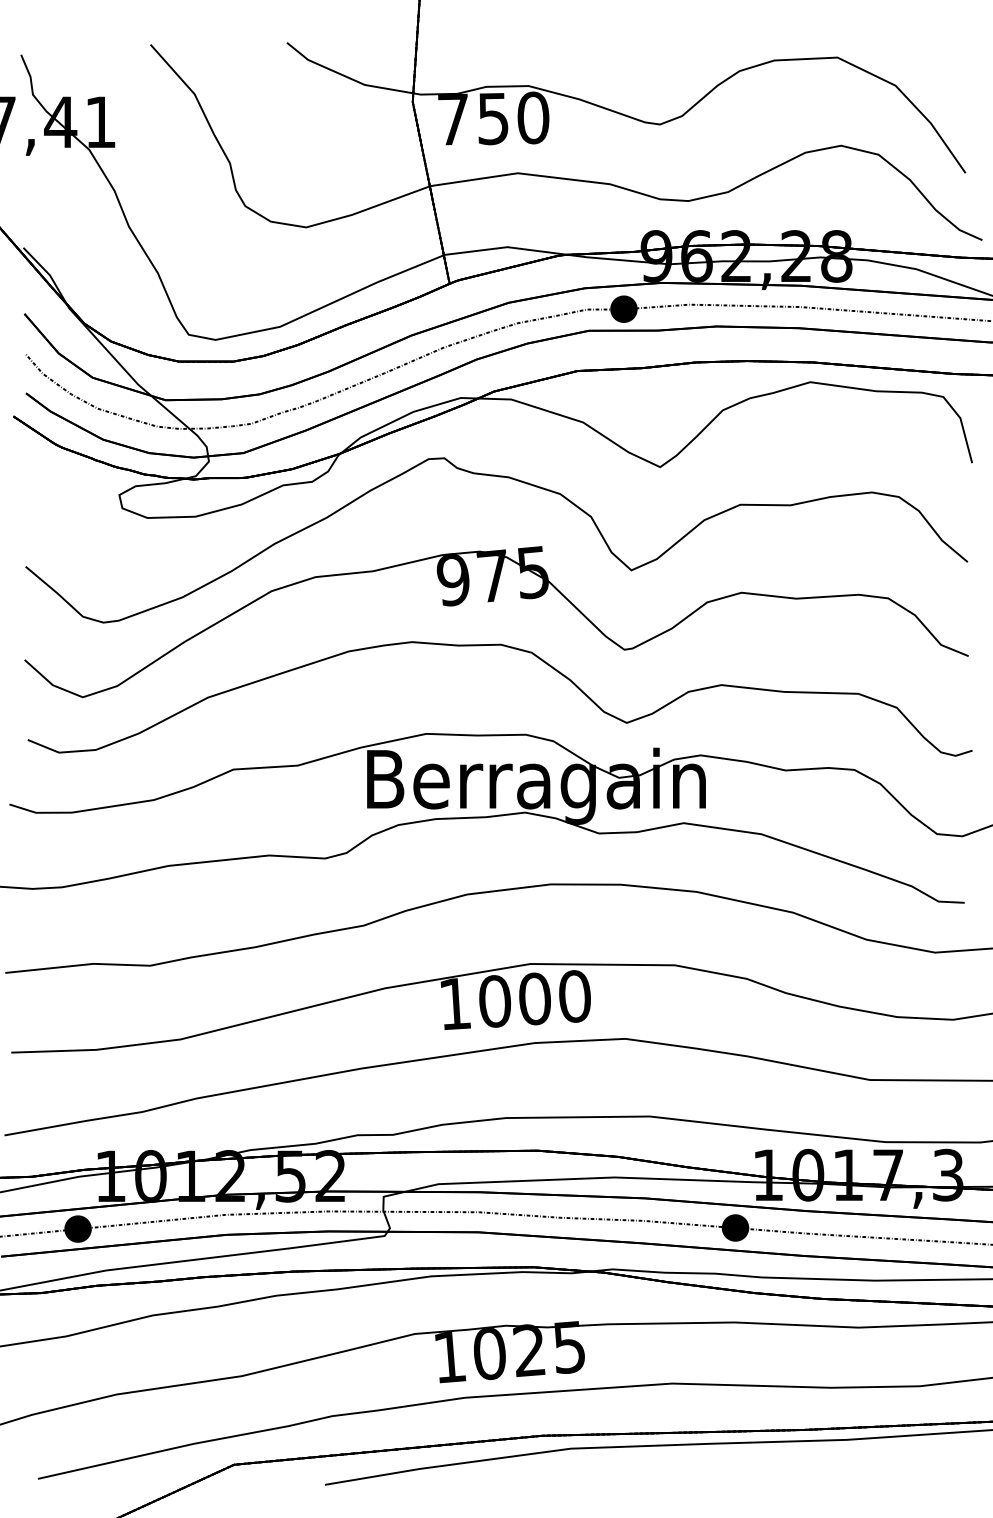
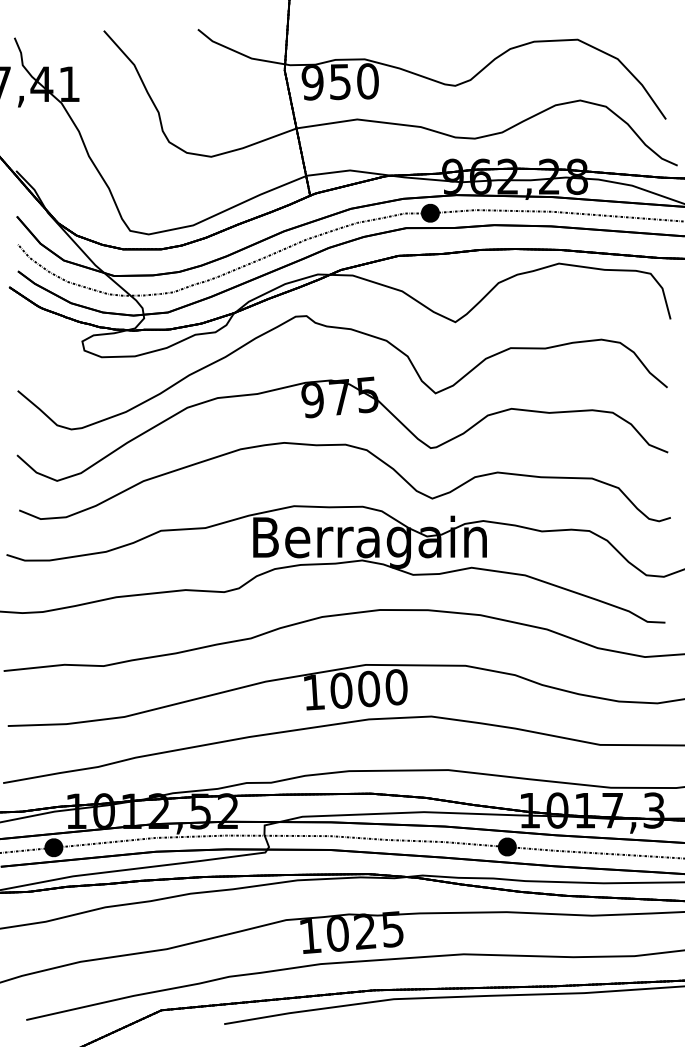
text: (453, 119) -> (312, 82), 750 -> 950

